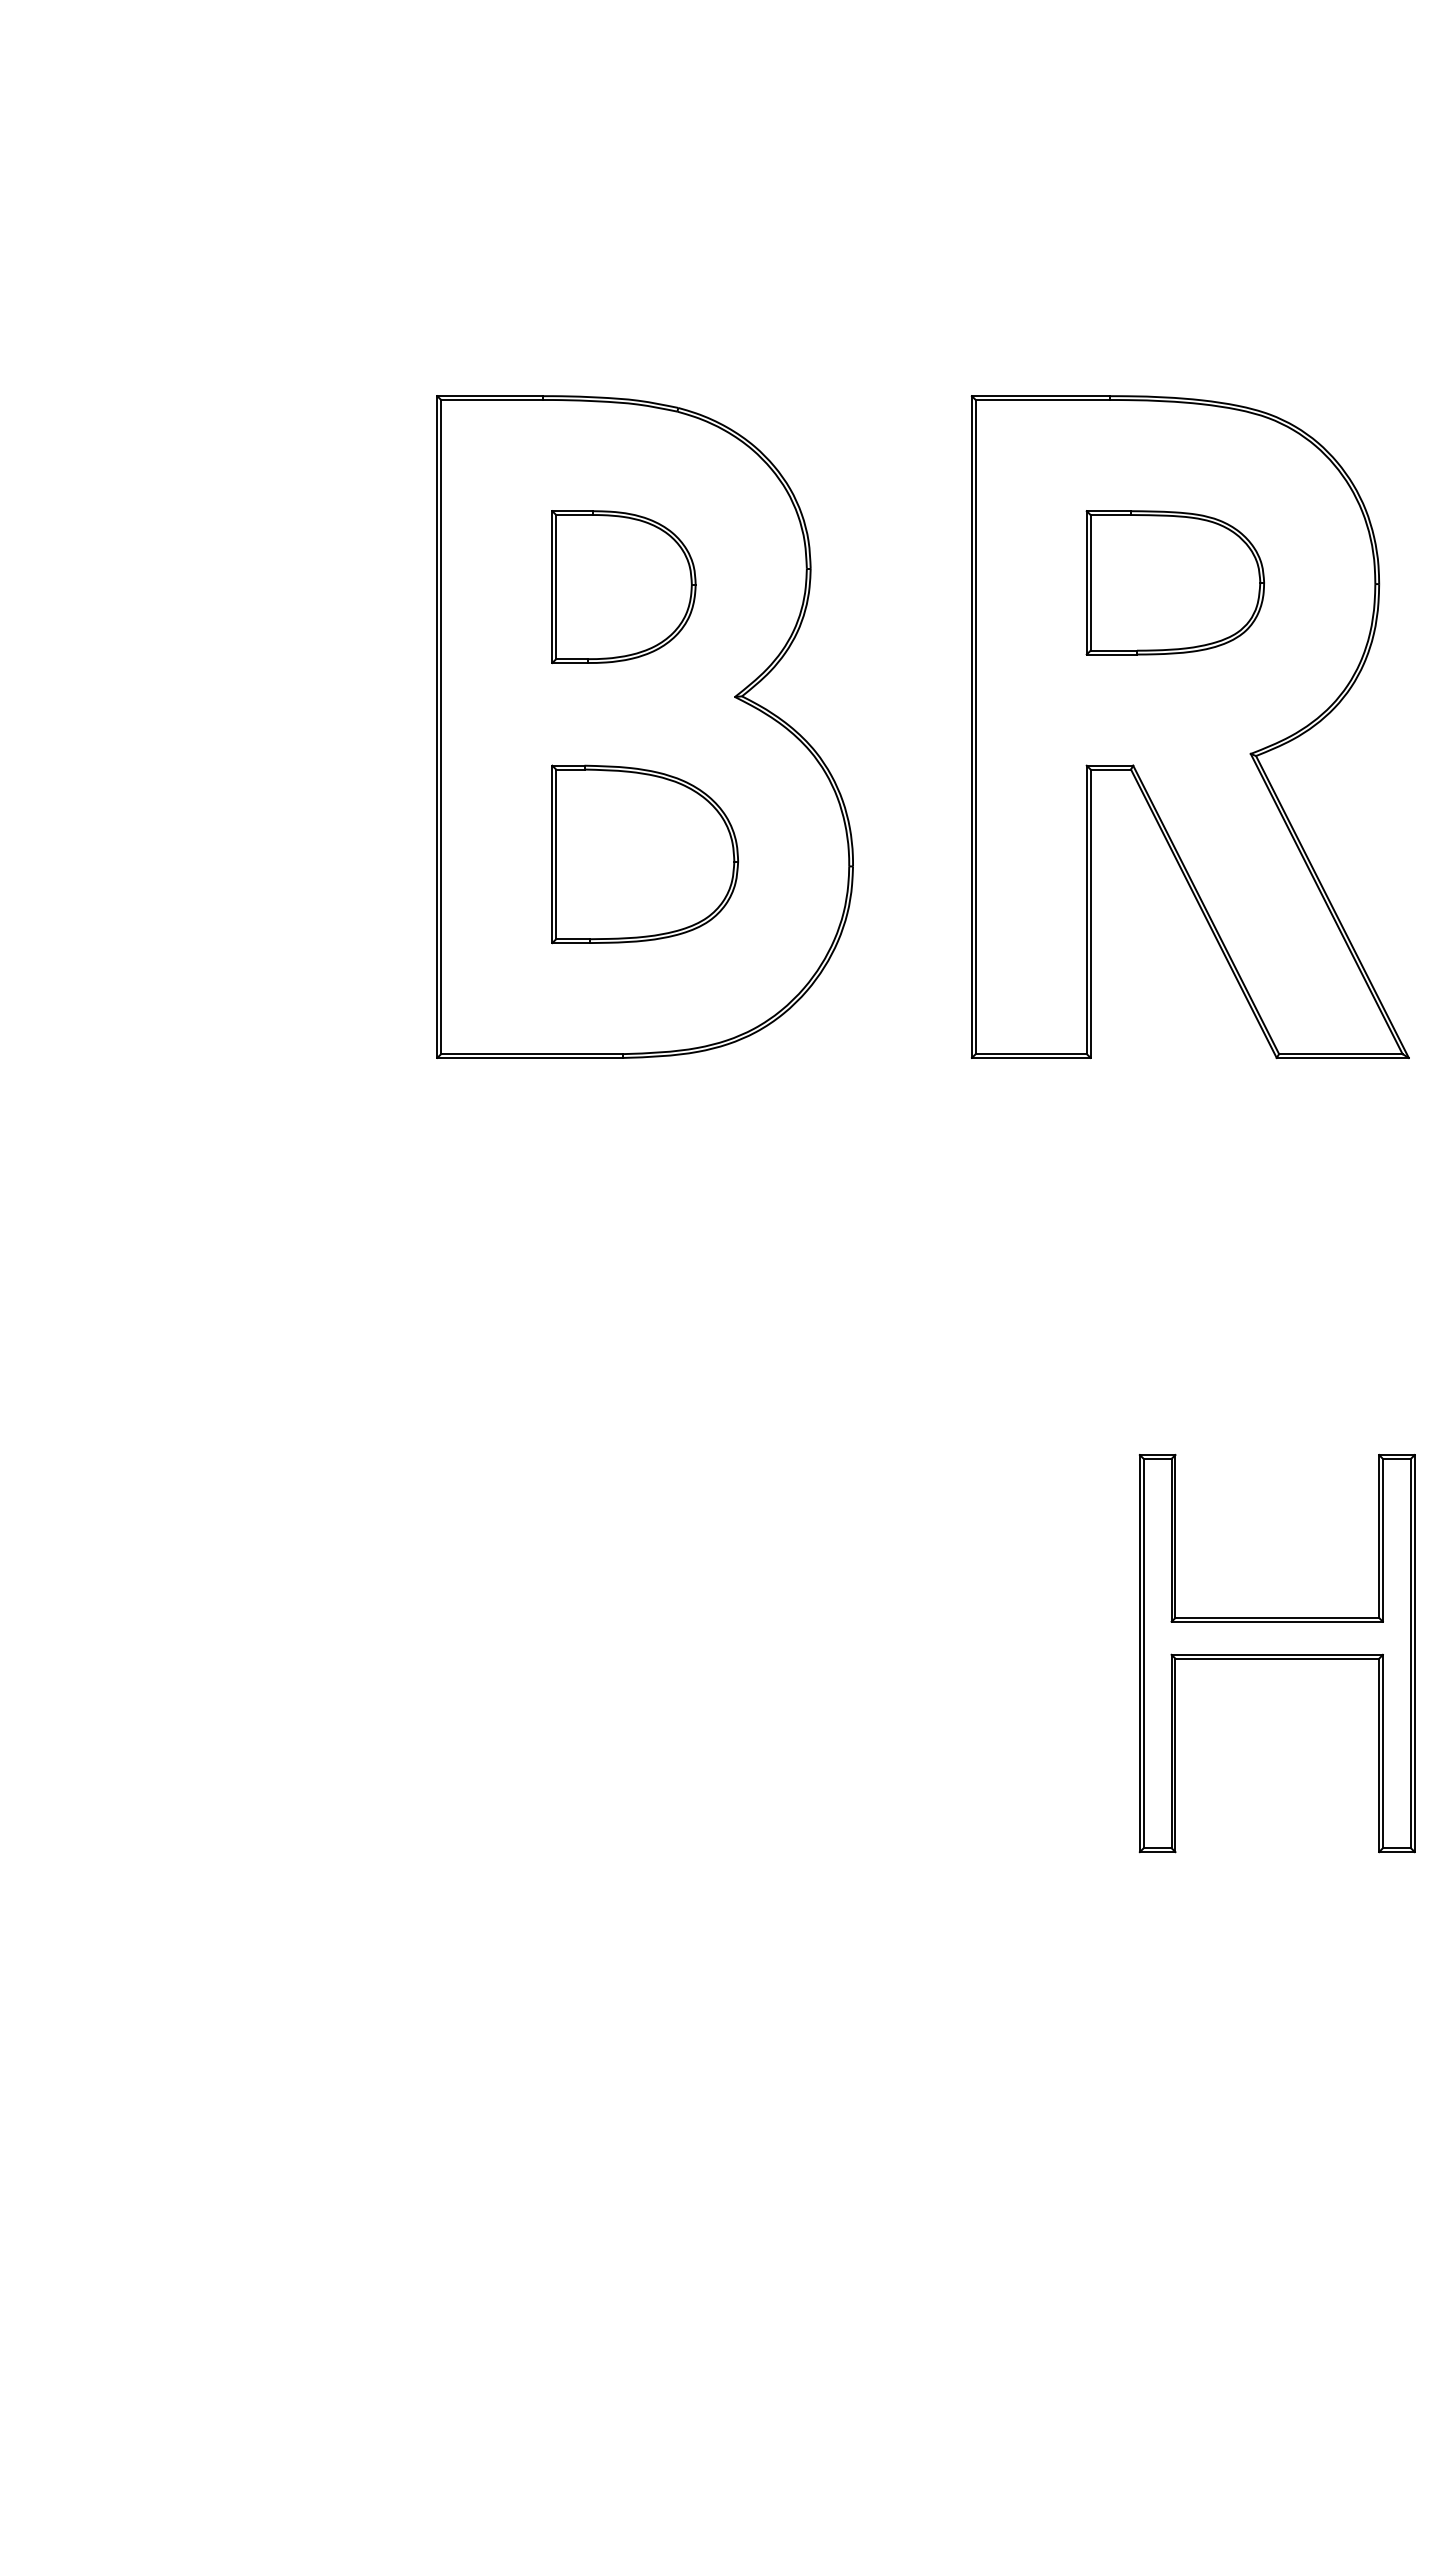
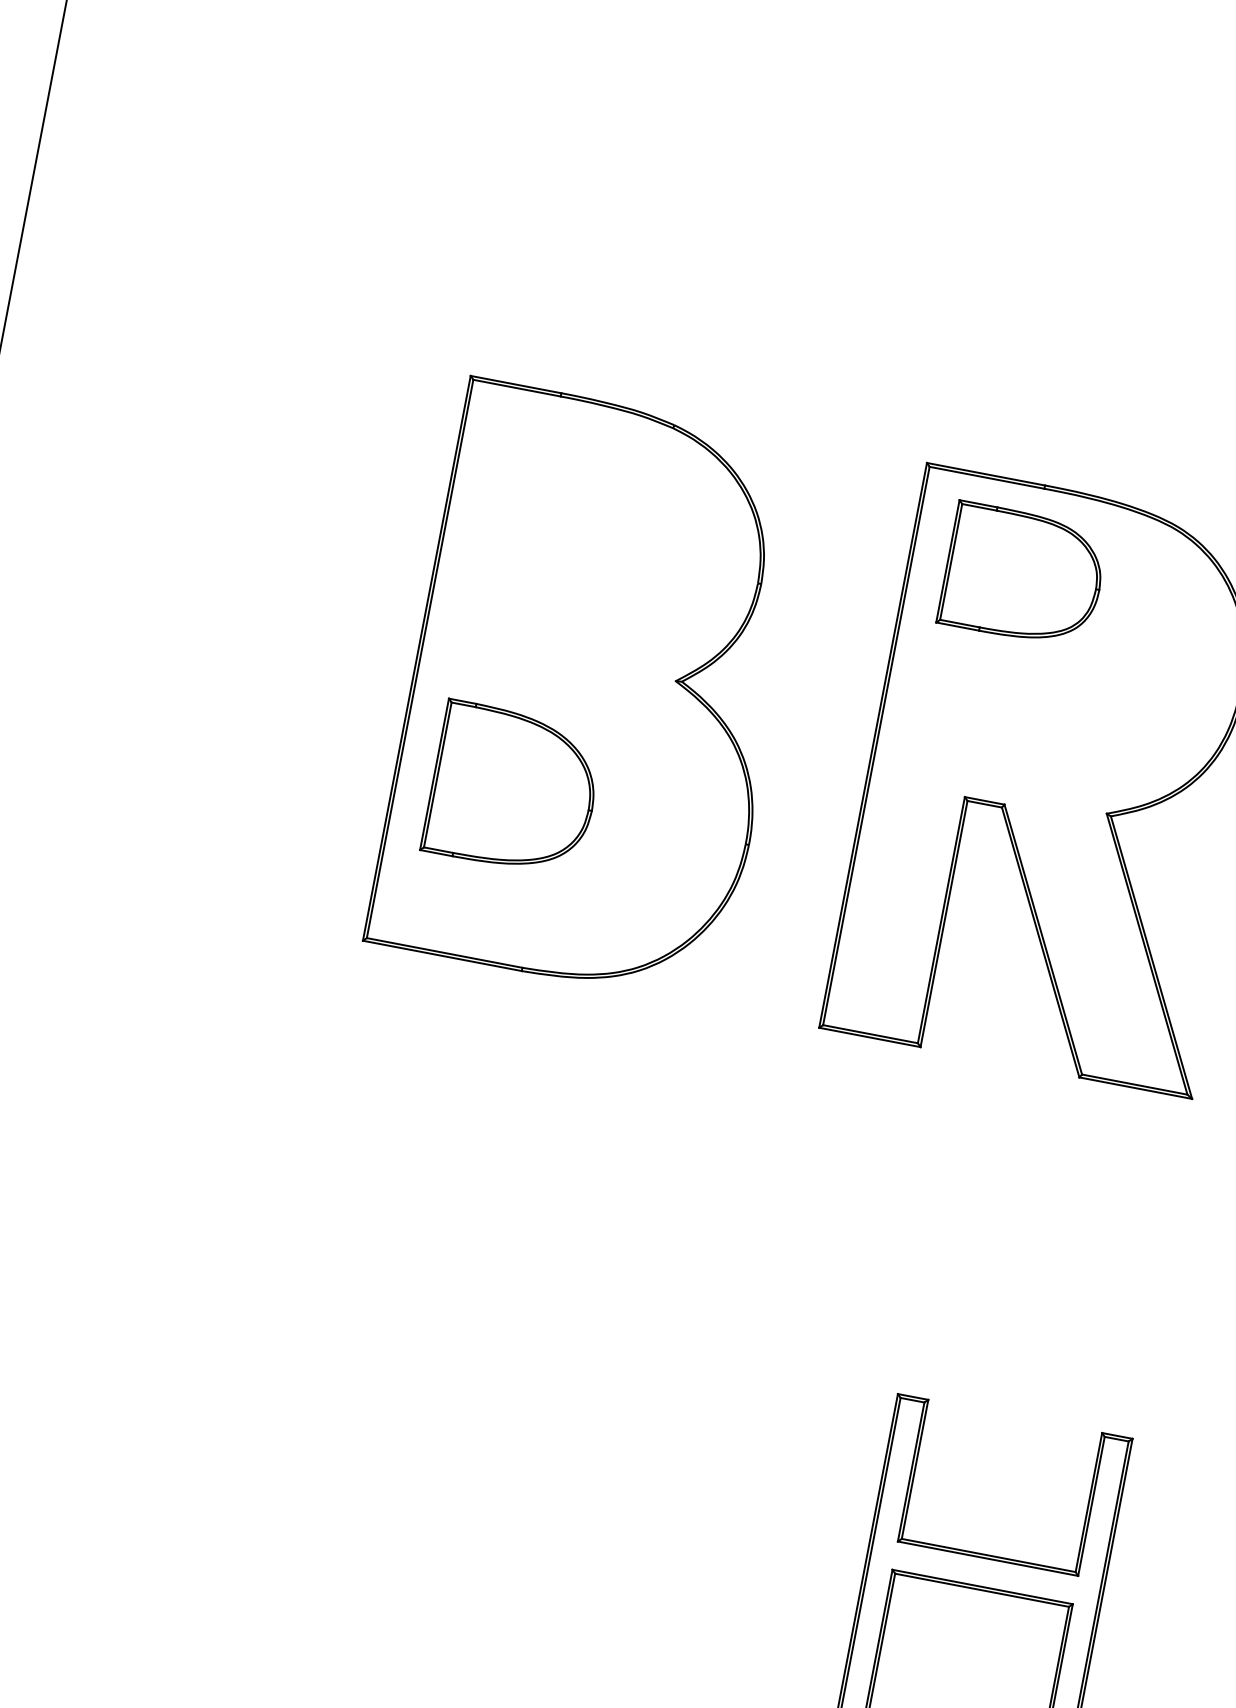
part: (1174, 582) -> (1022, 575), moved
part: (623, 587) -> (598, 569), removed
part: (644, 854) -> (513, 789), moved

